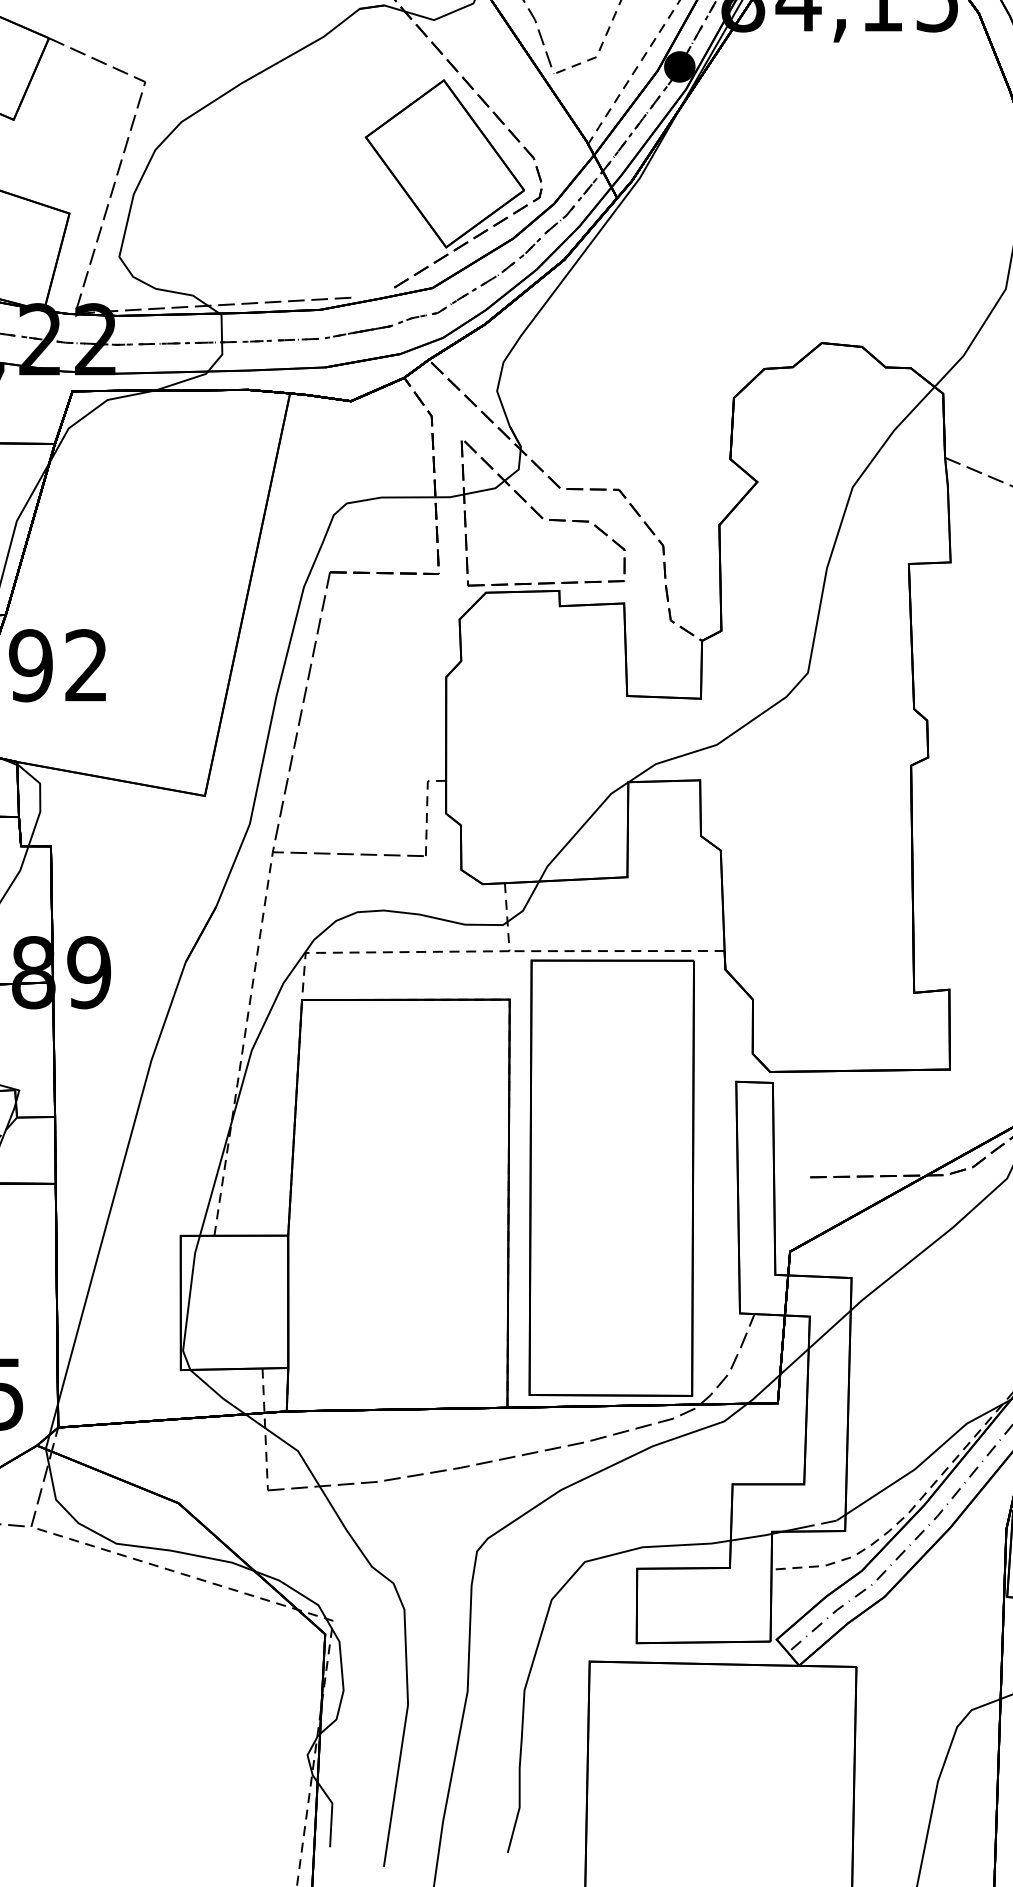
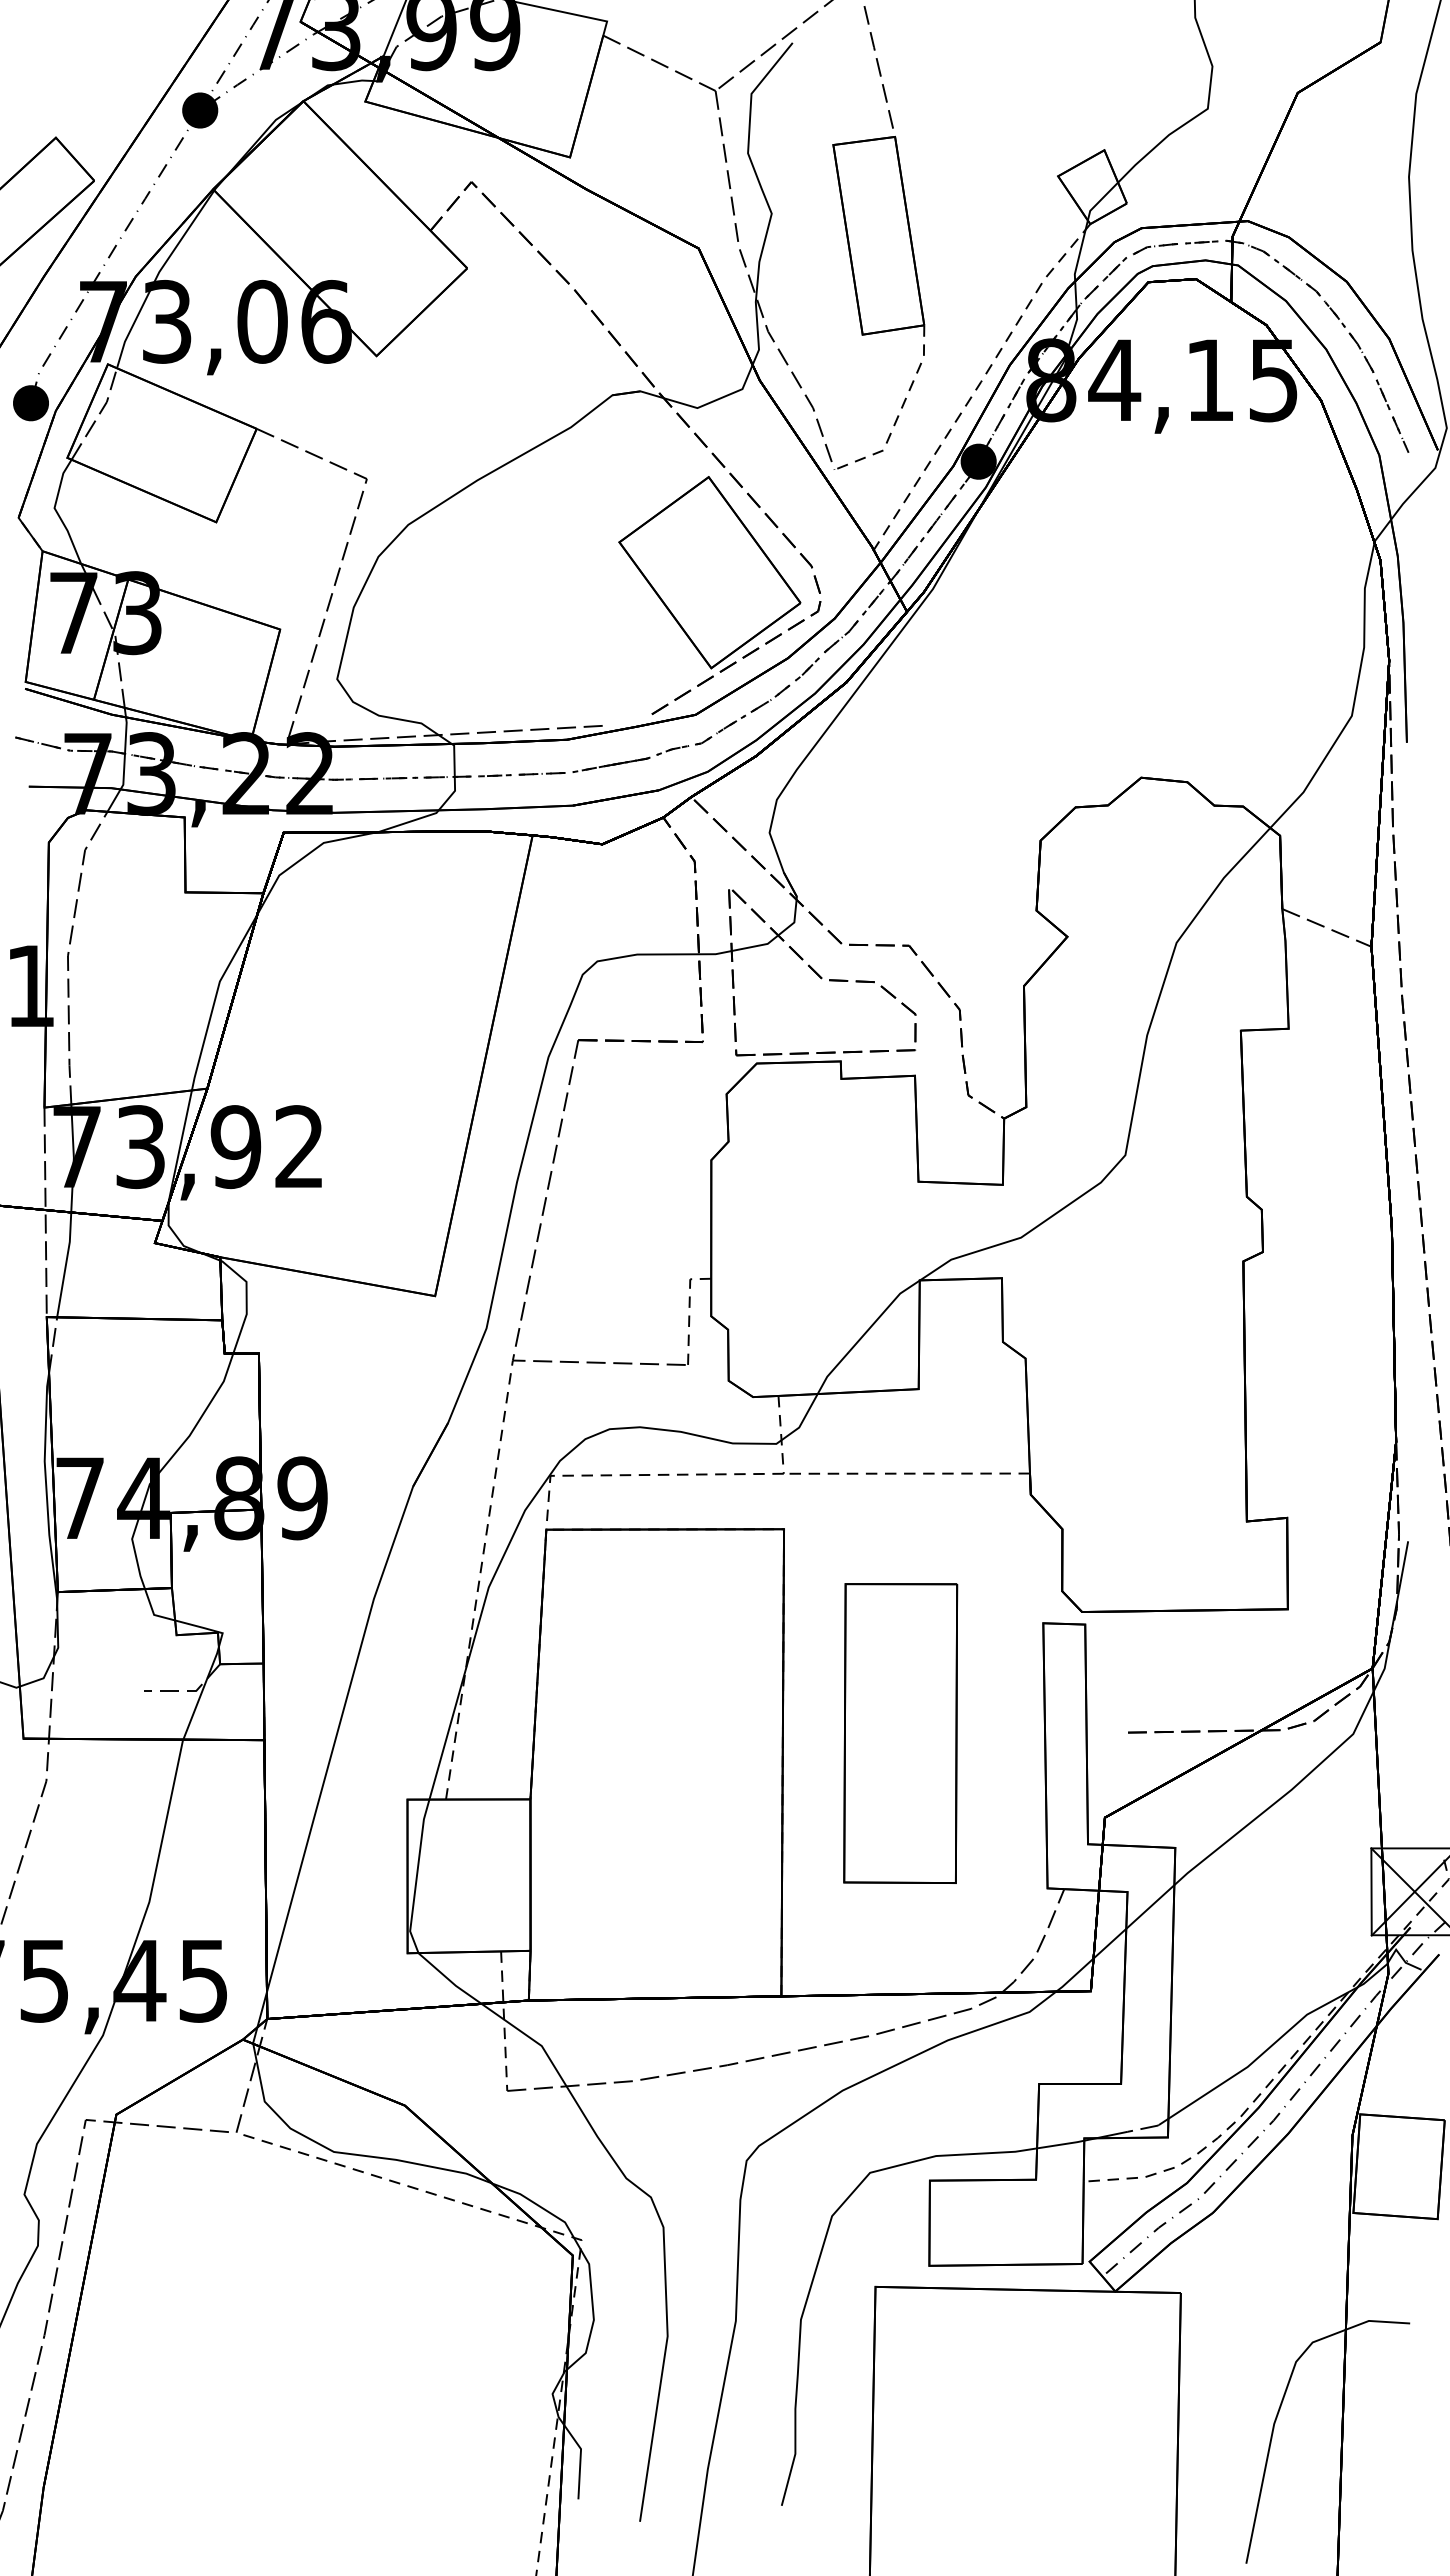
part: (611, 1178) -> (900, 1733), size x0.6

